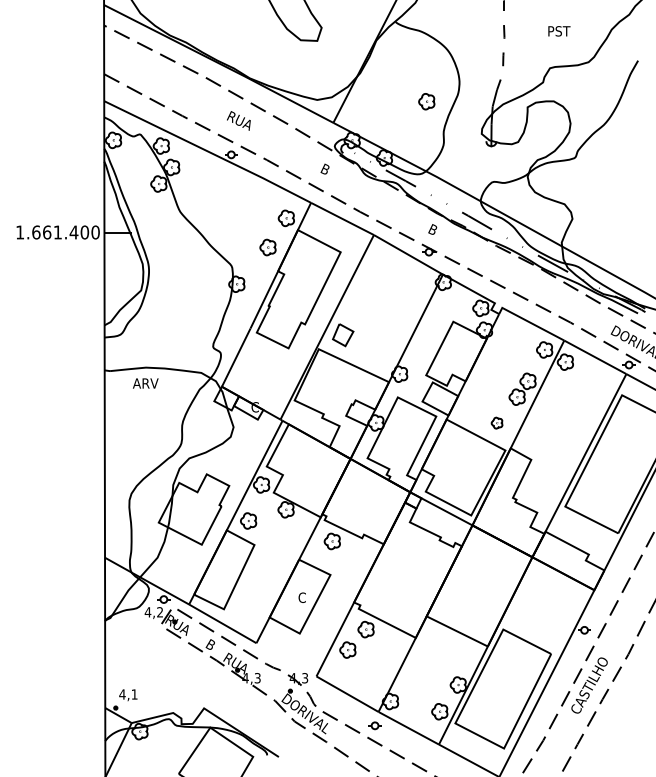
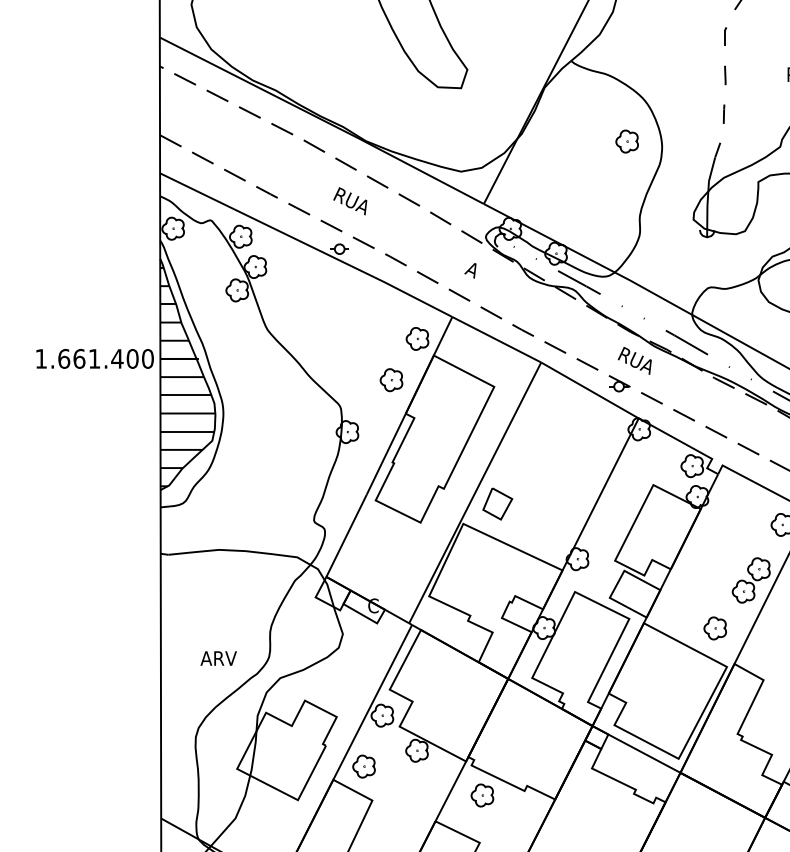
part: (426, 101) -> (626, 141), moved
text: (324, 169) -> (471, 269), B -> A
text: (440, 234) -> (635, 361), B -> RUA
hatch: (123, 245) -> (187, 377), added
text: (145, 383) -> (218, 658), moved
part: (496, 422) -> (714, 627), size x1.43

